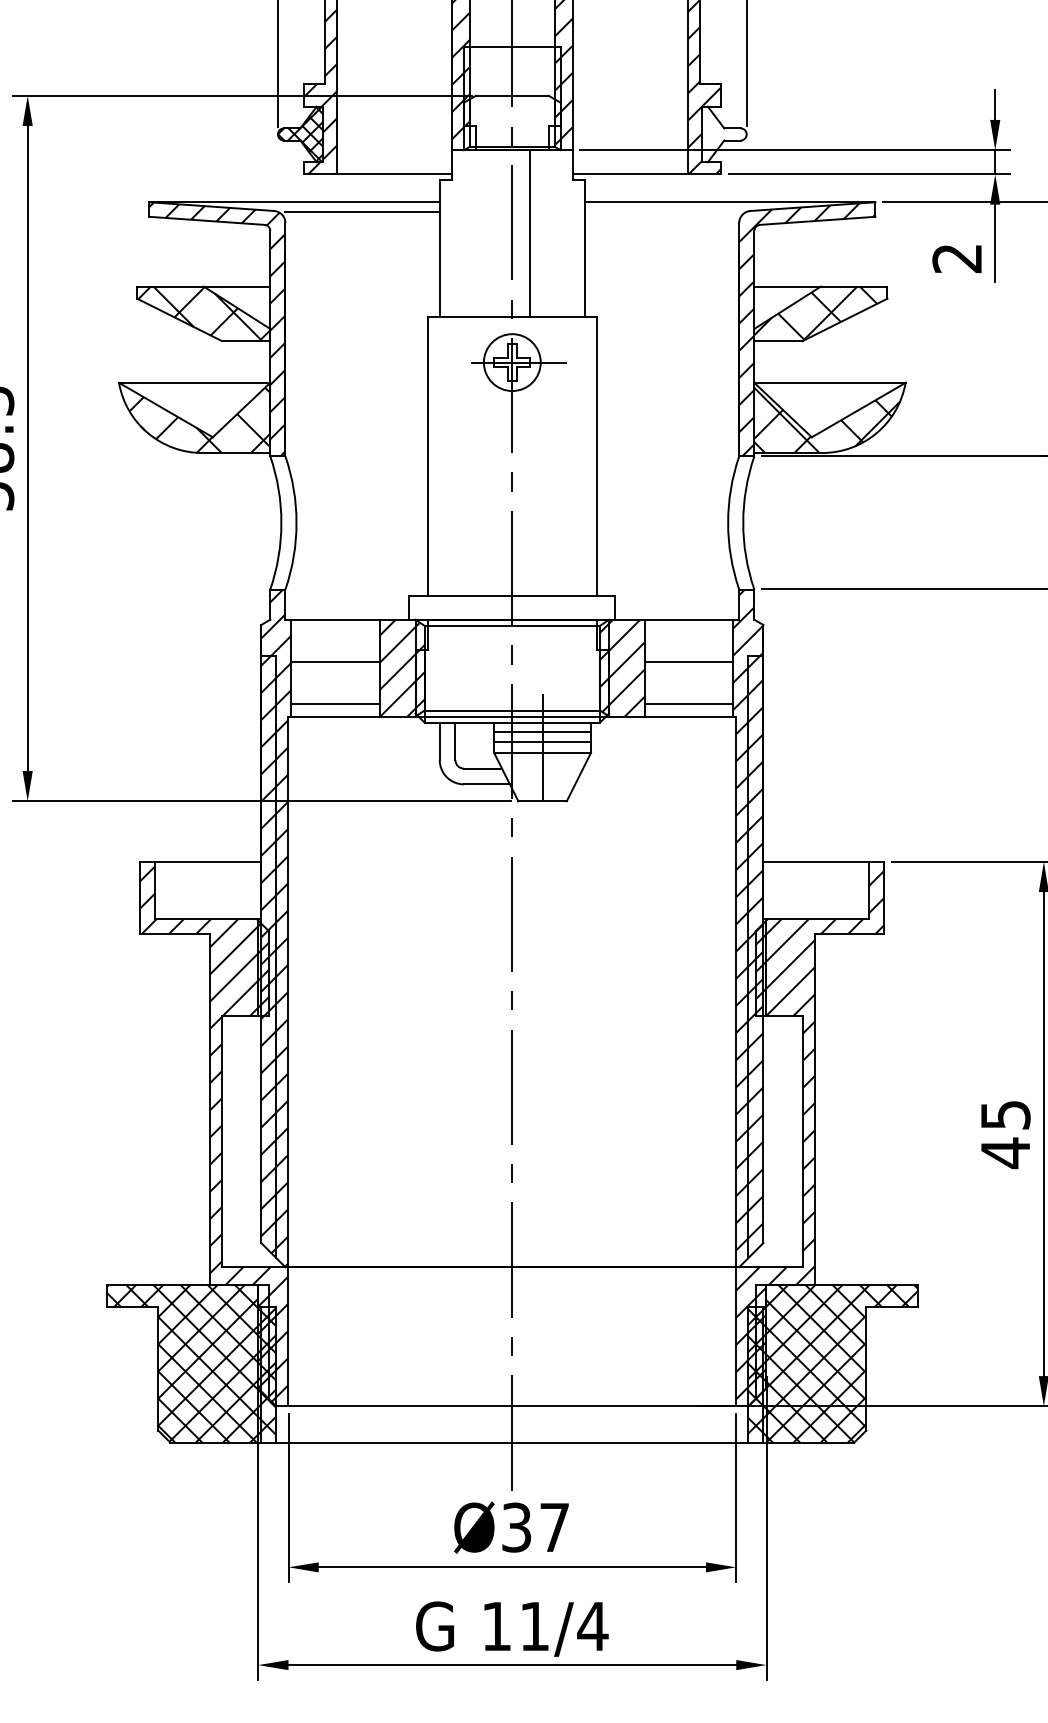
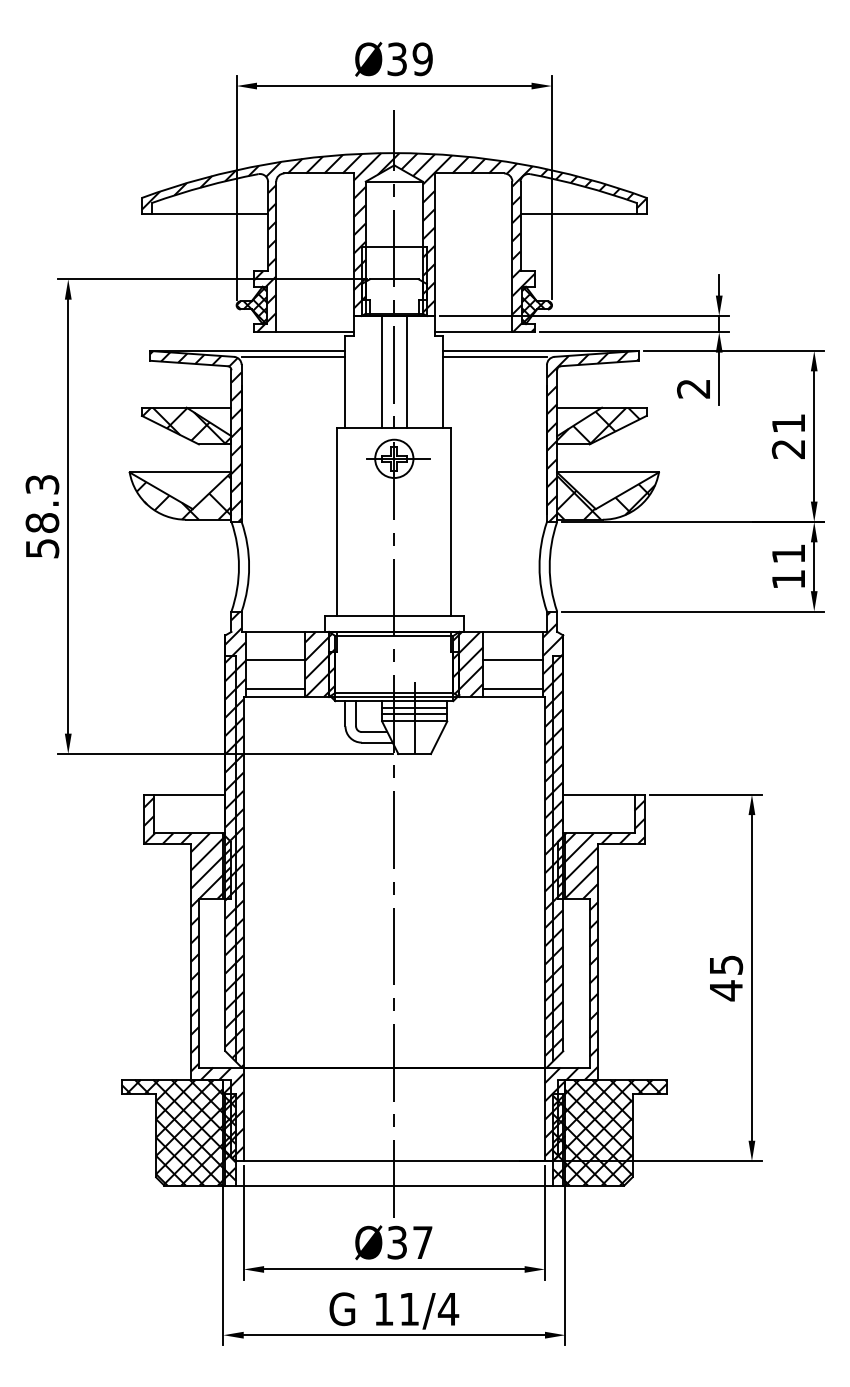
hatch: (723, 134) -> (536, 305), added
line: (662, 211) -> (495, 357), added
line: (494, 232) -> (382, 371), added

